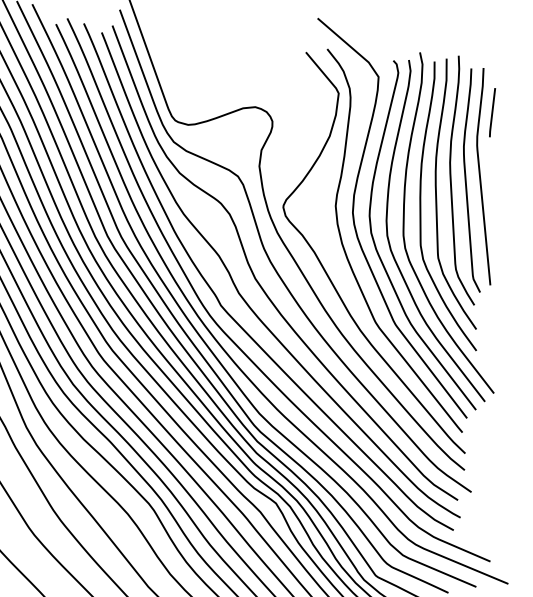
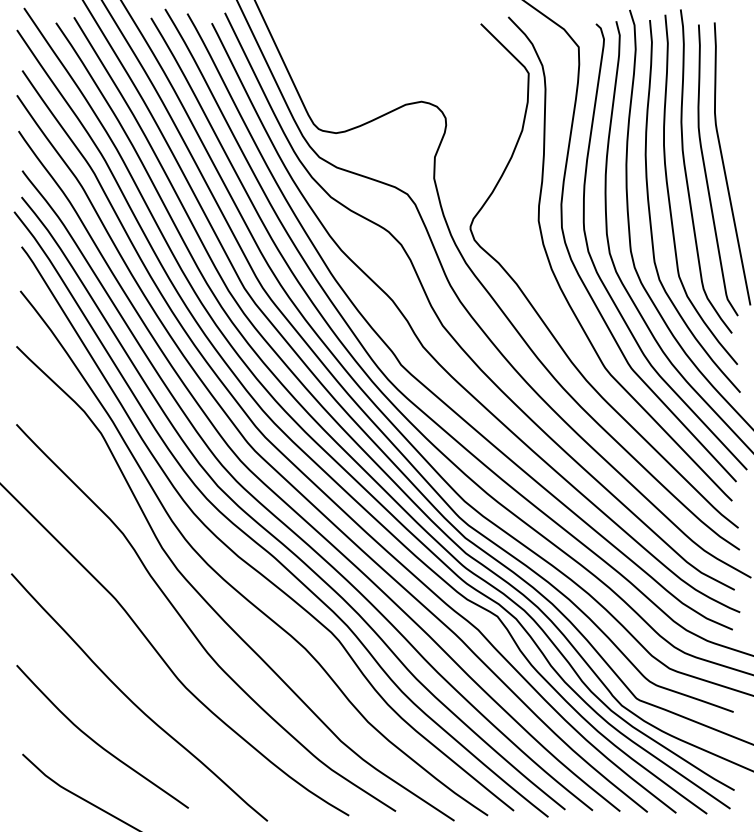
line: (492, 112) -> (731, 79), removed

